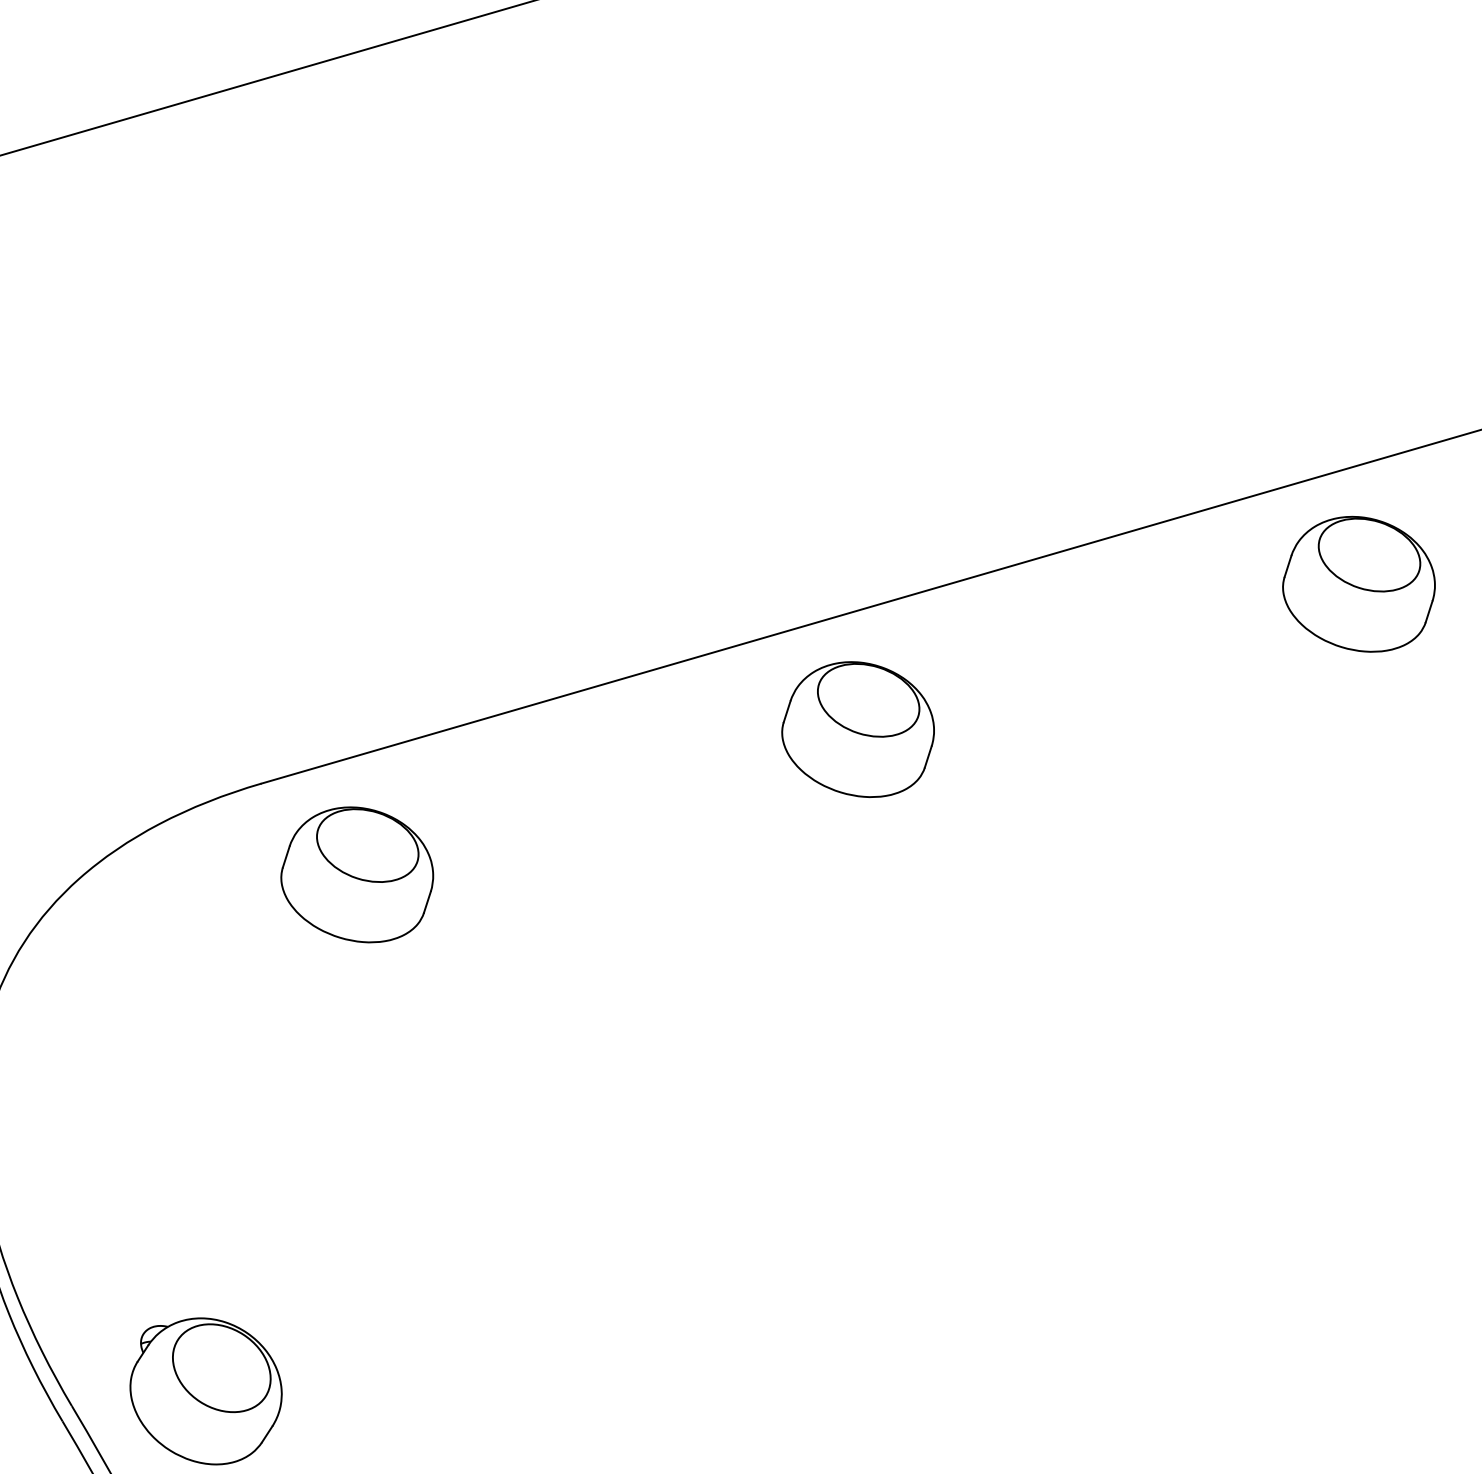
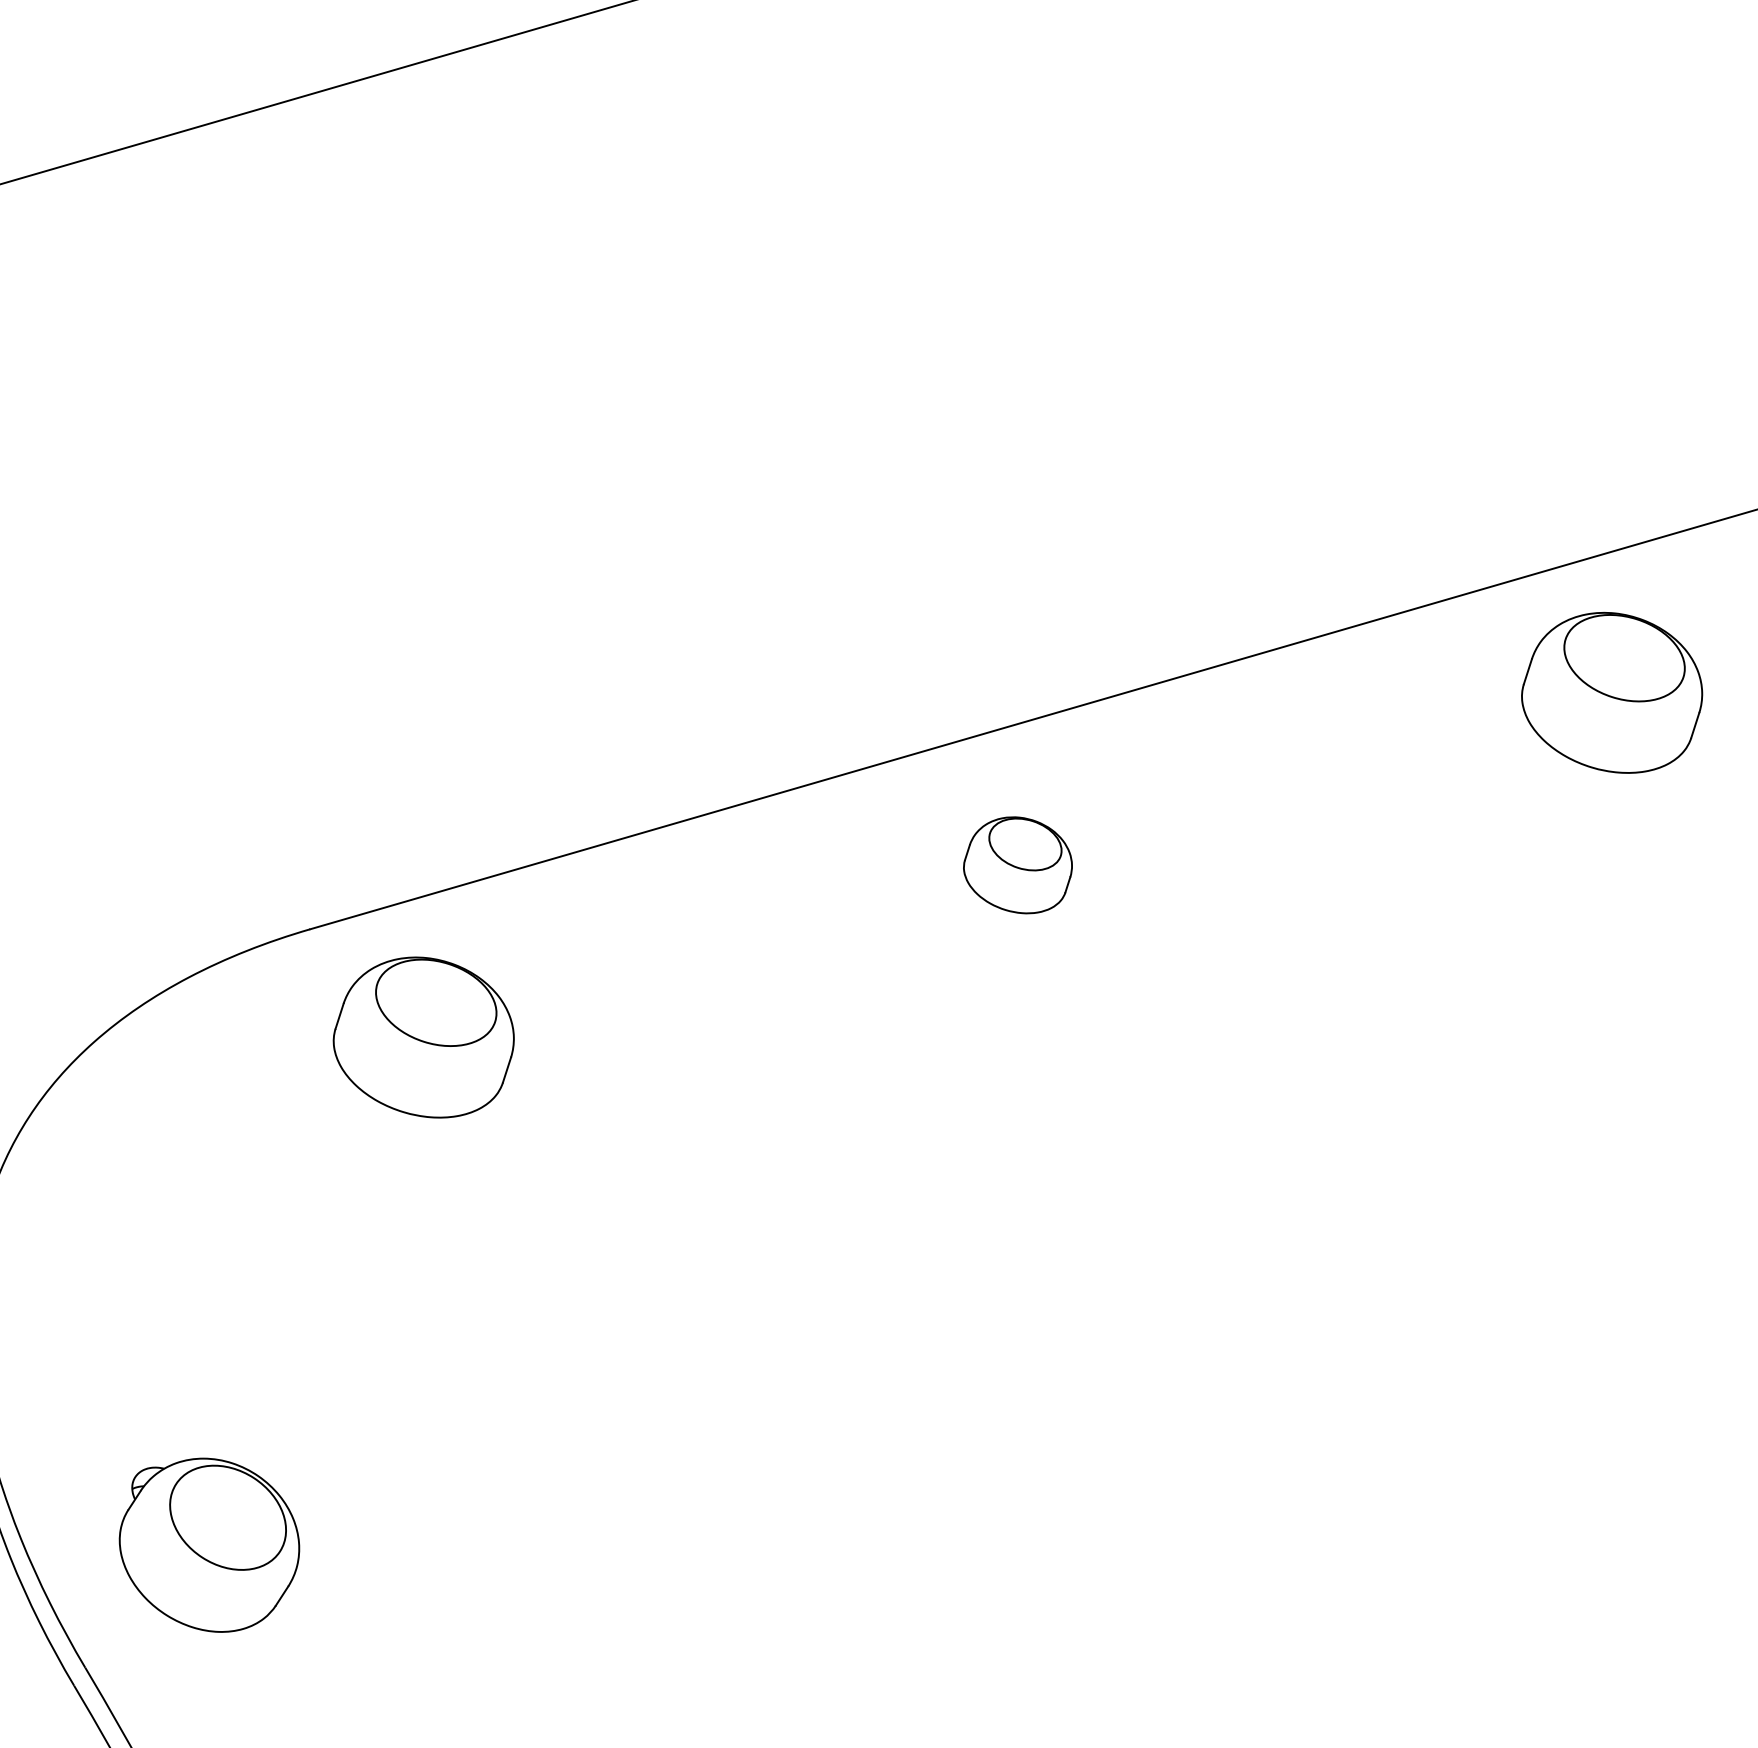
part: (857, 729) -> (1017, 865), size x0.6
part: (206, 1390) -> (209, 1544), moved

